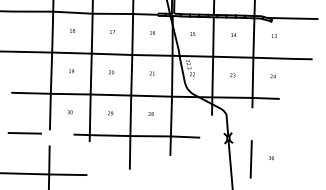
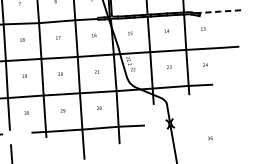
line: (293, 18) -> (219, 11), solid -> dashed
line: (250, 159) -> (191, 141), removed

